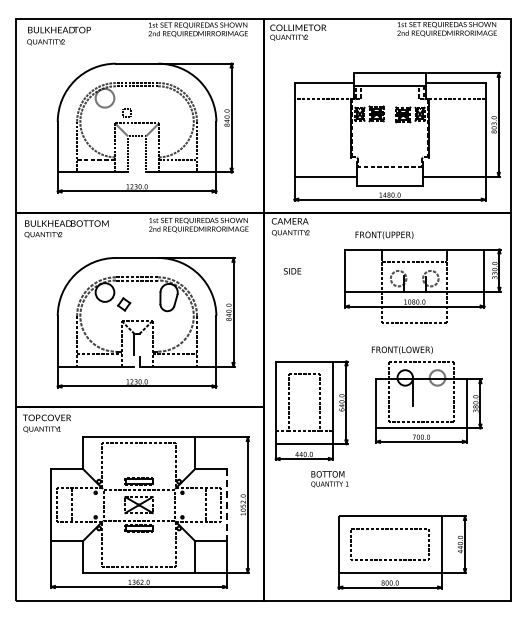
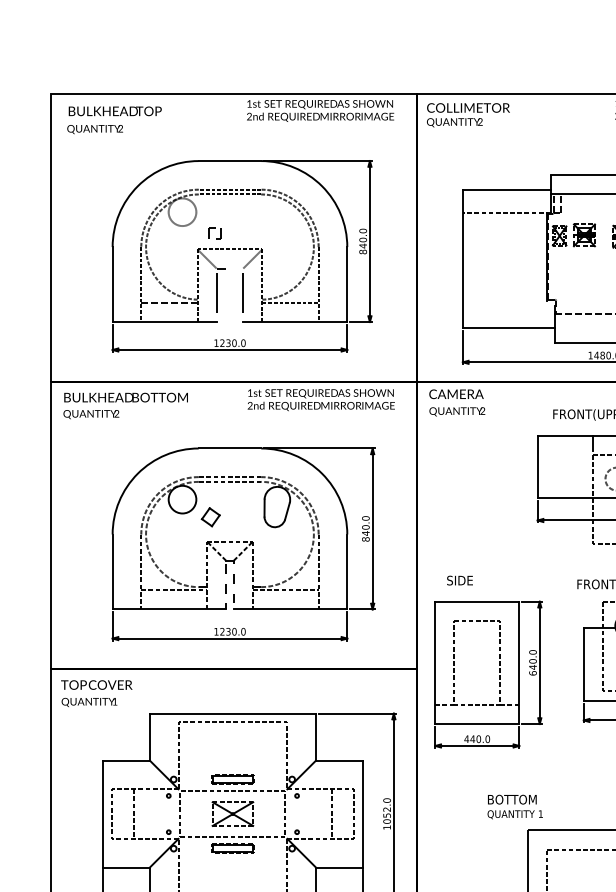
text: (292, 271) -> (459, 580), moved
text: (329, 479) -> (514, 807), moved
line: (226, 505) -> (362, 814), dashed -> solid

